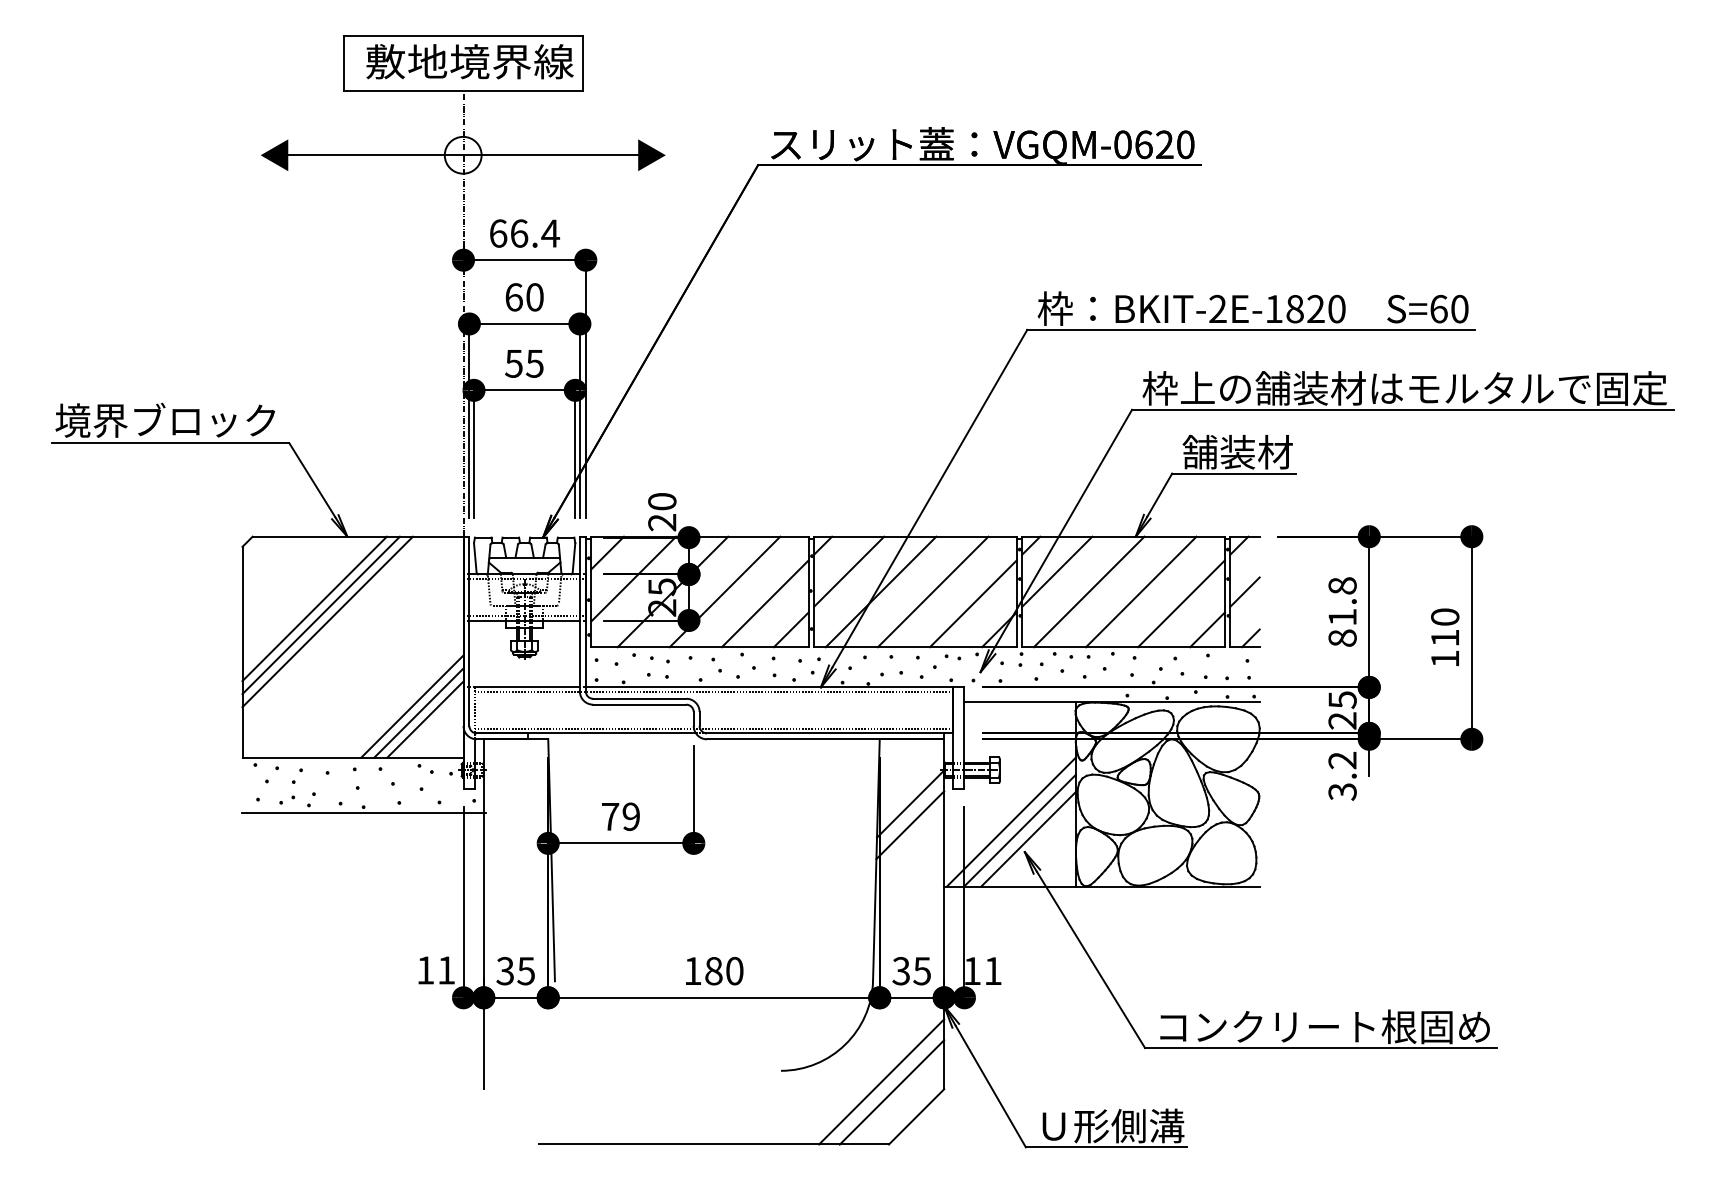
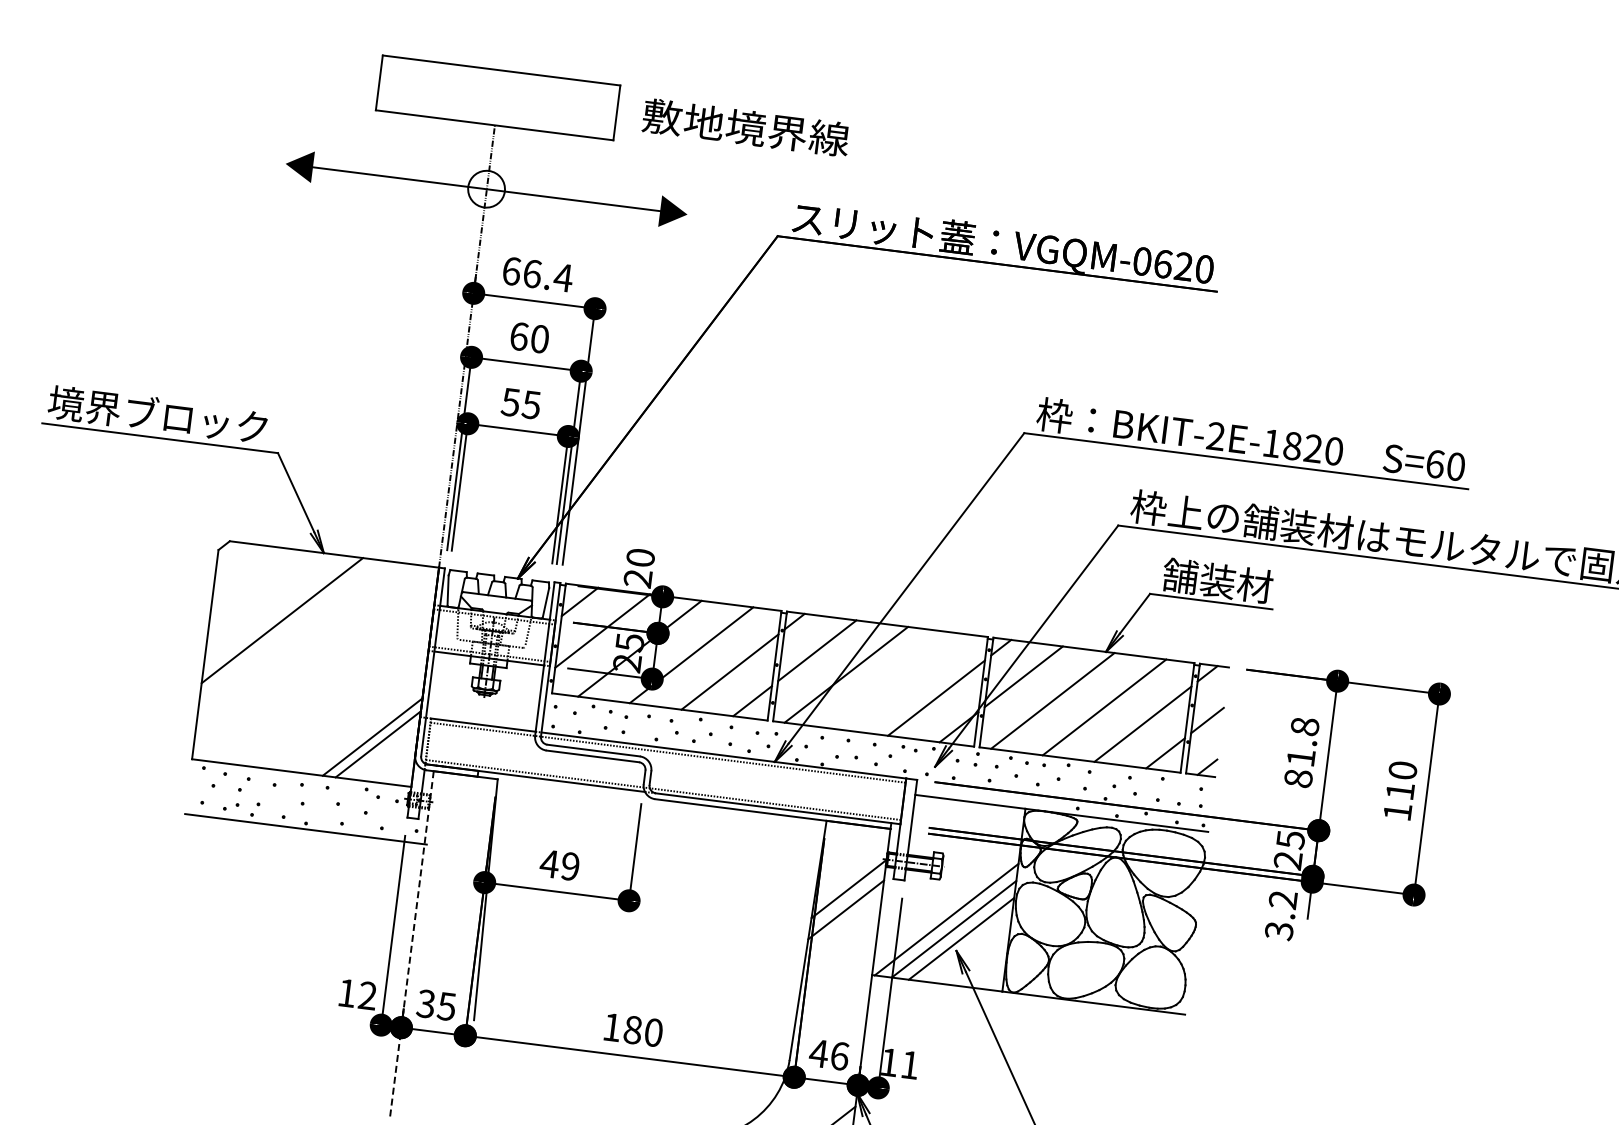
text: (469, 61) -> (745, 127), moved
line: (932, 591) -> (897, 680), removed
line: (320, 615) -> (287, 627), removed
line: (327, 621) -> (293, 634), removed
line: (412, 706) -> (367, 729), removed
text: (609, 816) -> (548, 863), 79 -> 49
line: (483, 914) -> (411, 944), solid -> dashed
text: (446, 970) -> (367, 995), 11 -> 12
text: (911, 971) -> (829, 1055), 35 -> 46

